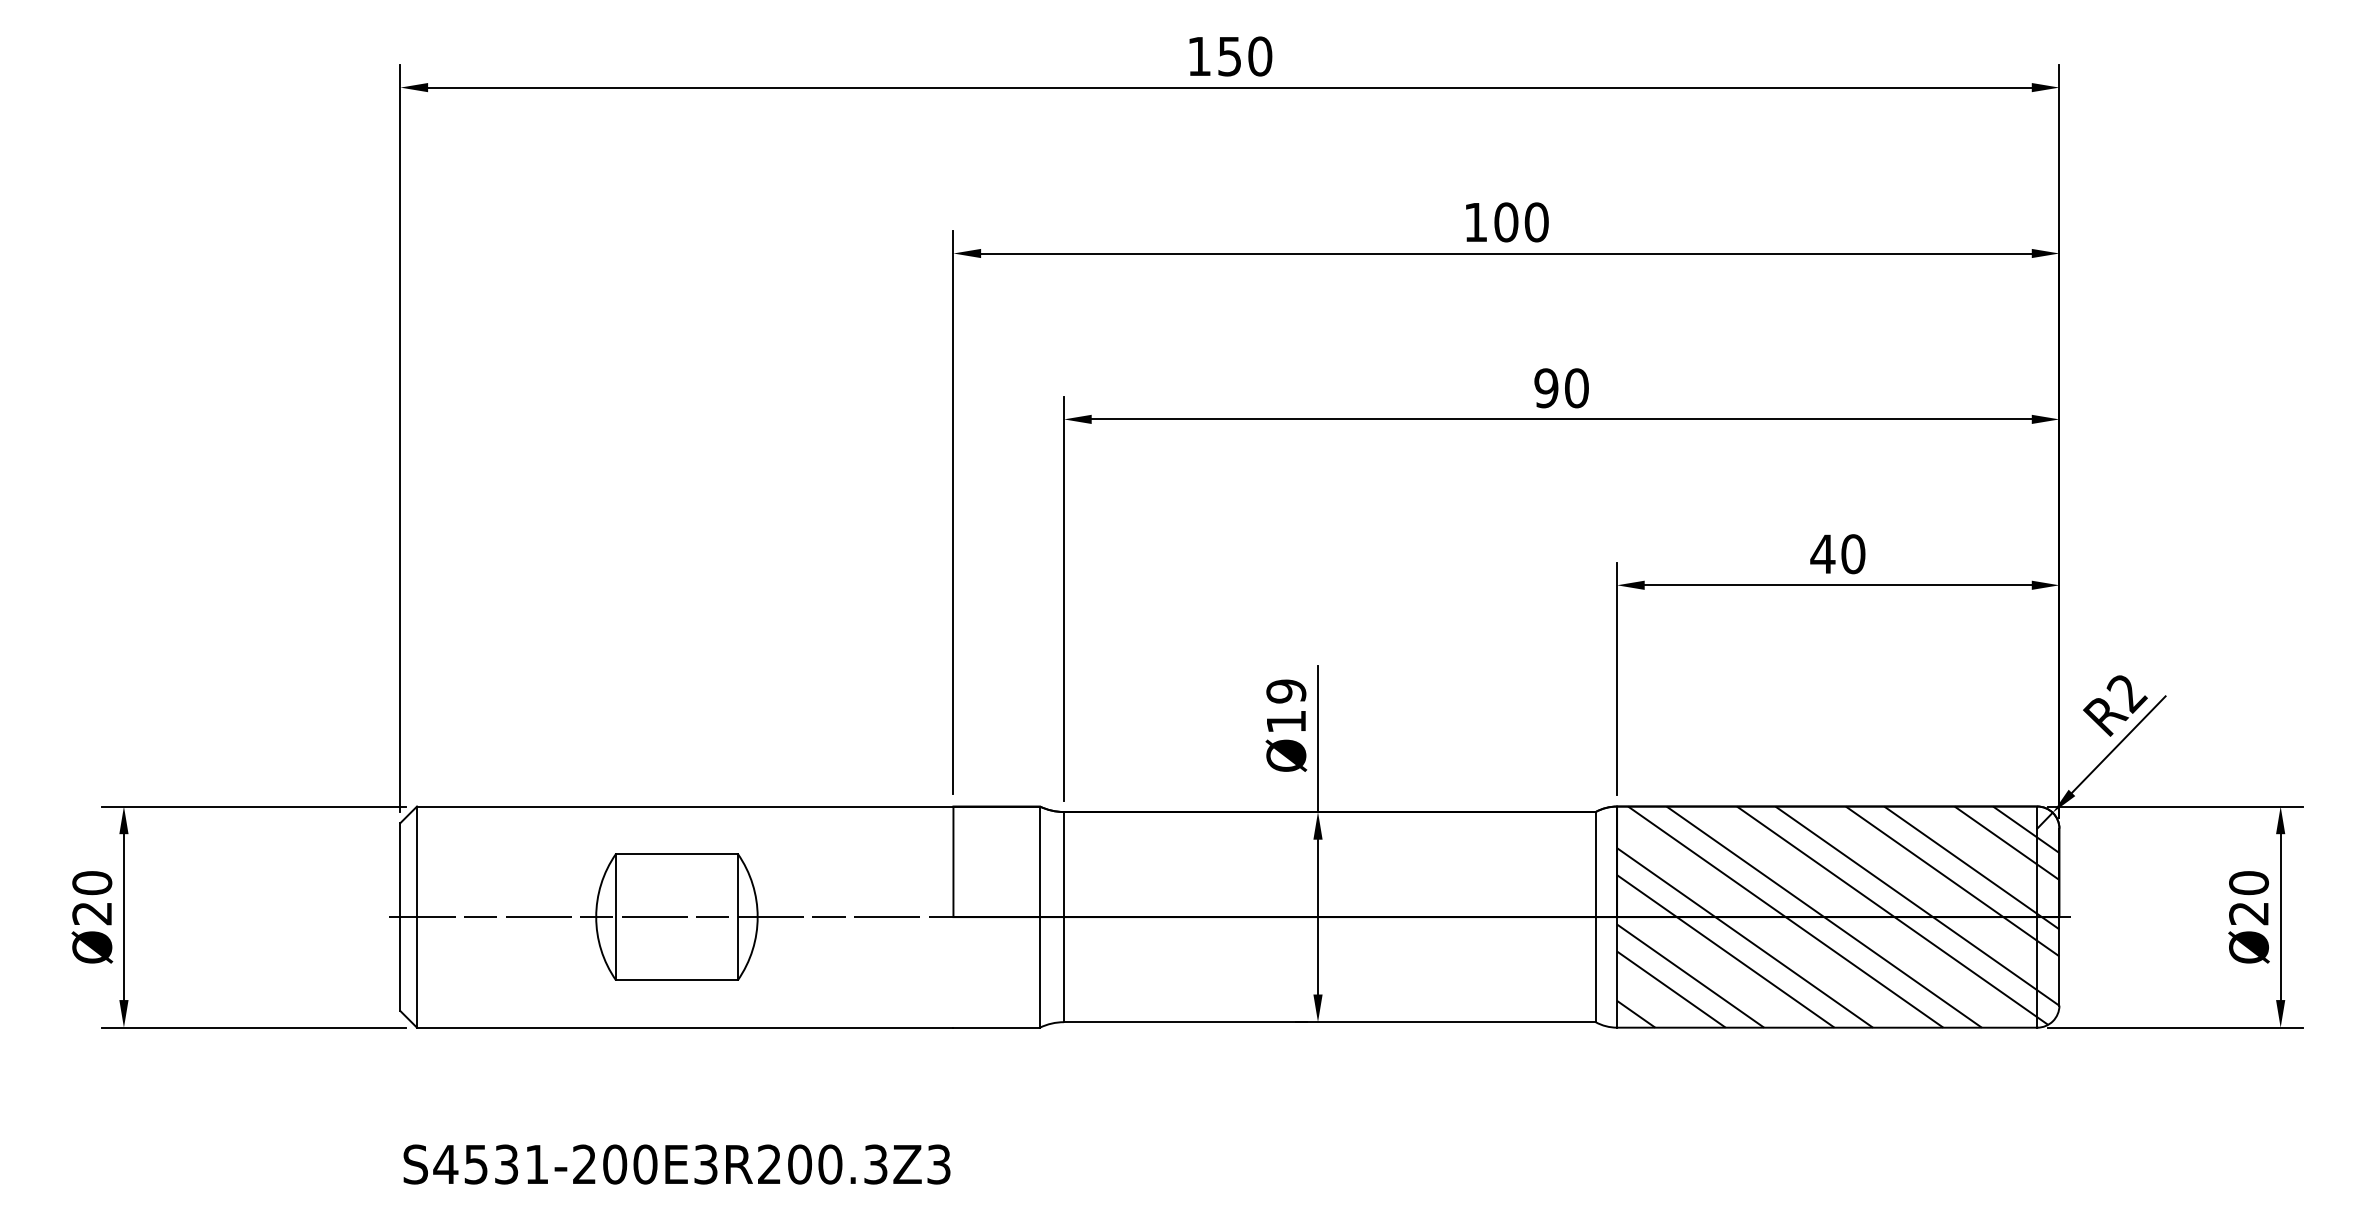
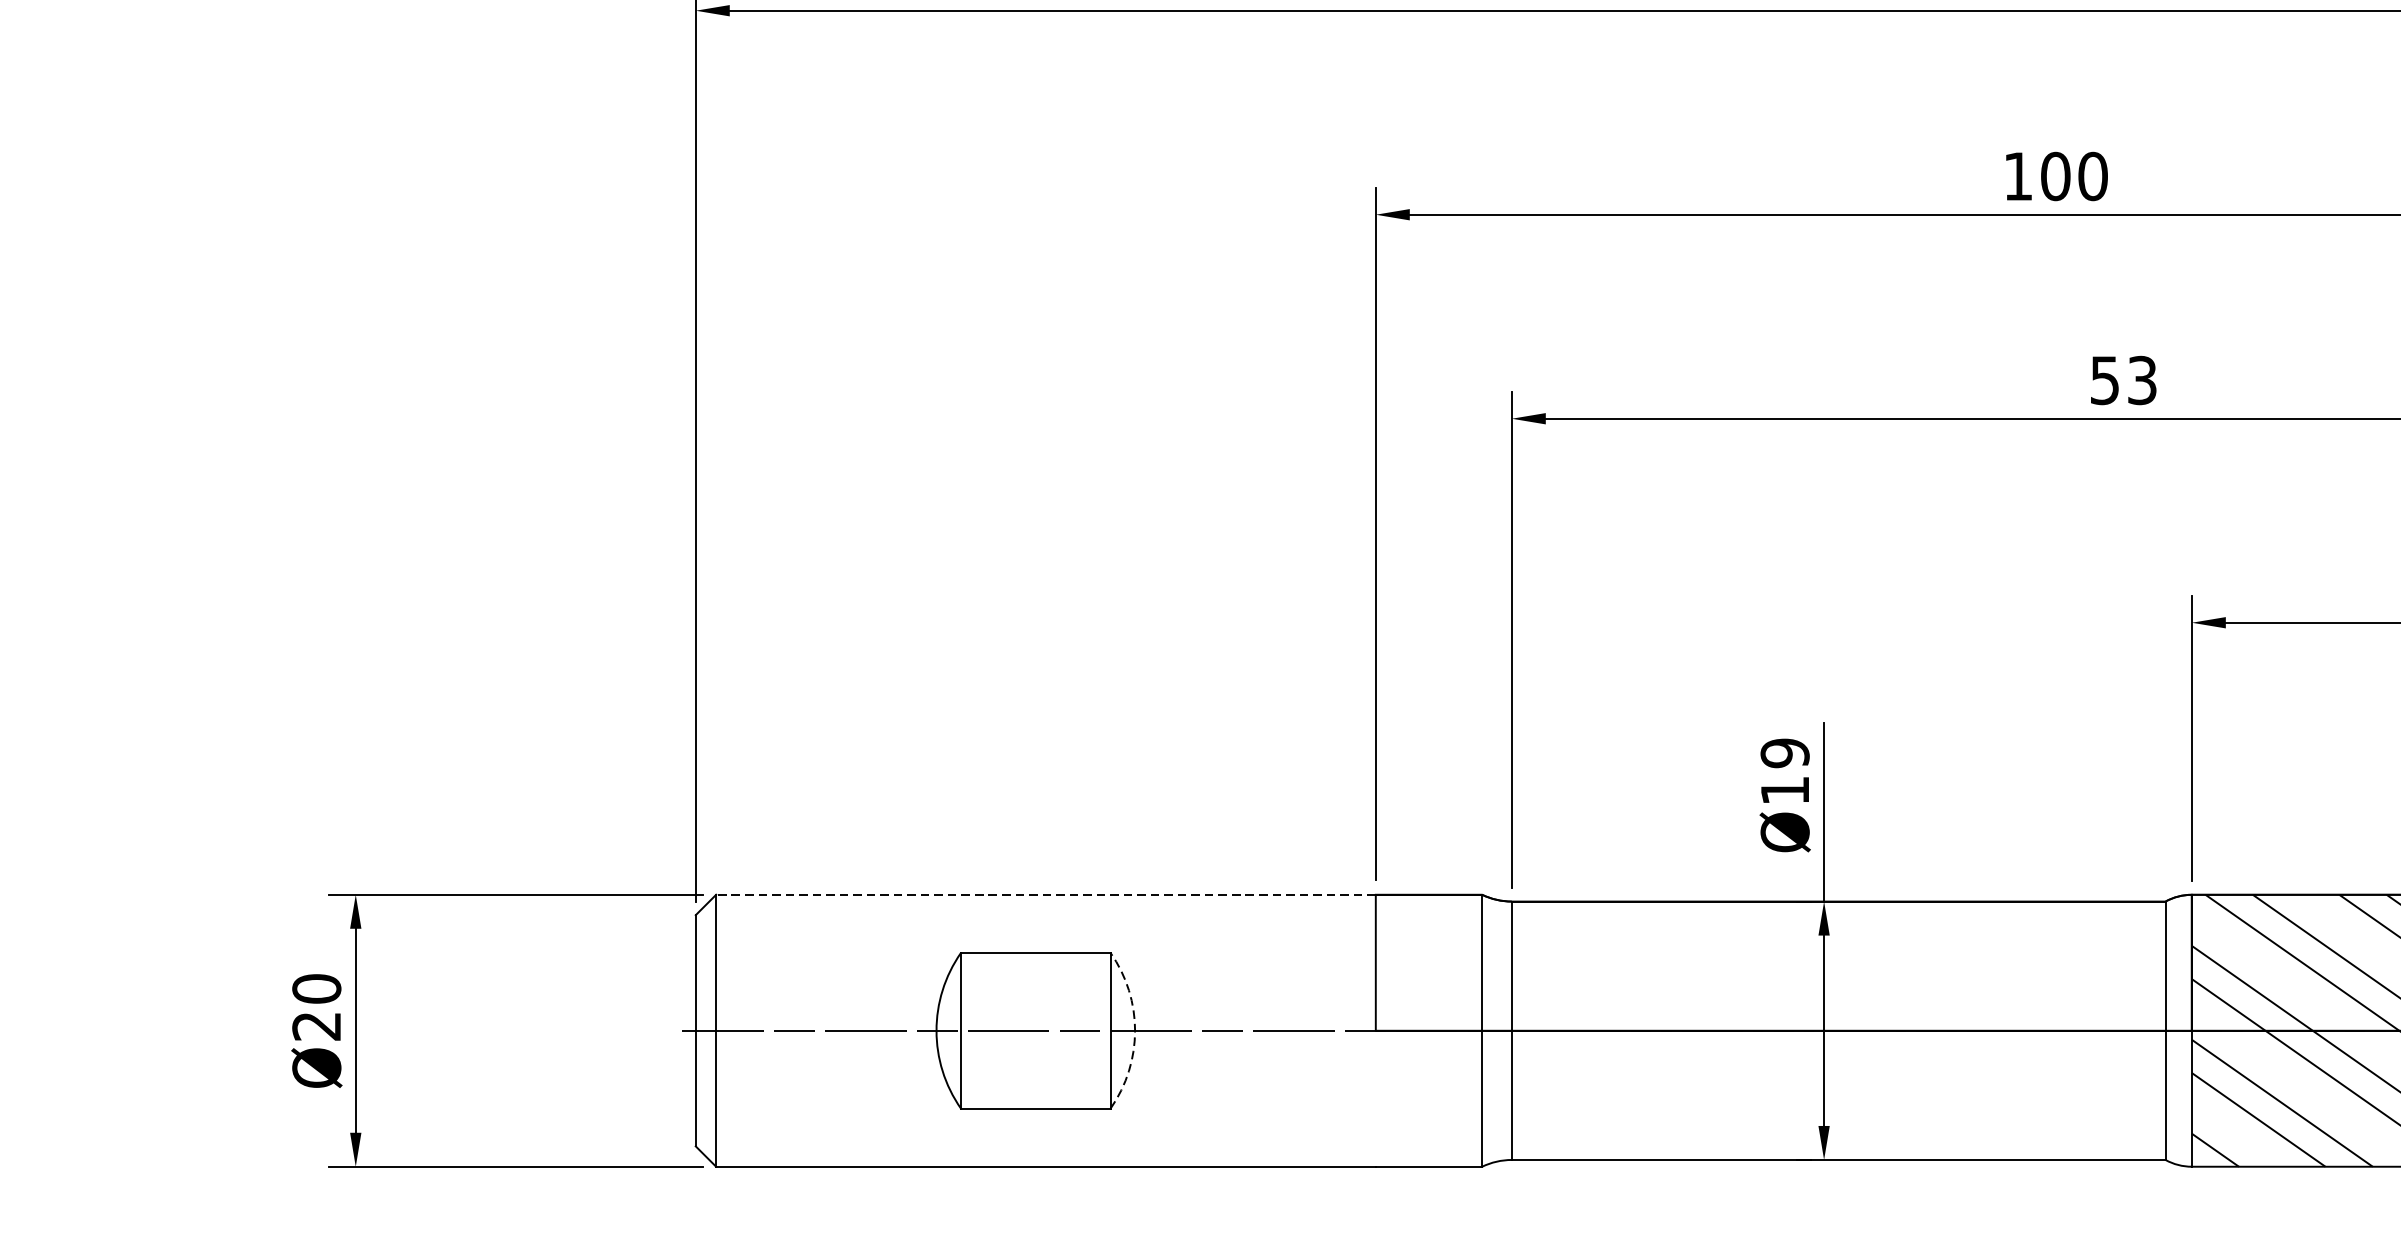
text: (1561, 388) -> (2123, 380), 90 -> 53
line: (684, 806) -> (1045, 894), solid -> dashed
arc: (757, 917) -> (1134, 1031), solid -> dashed

